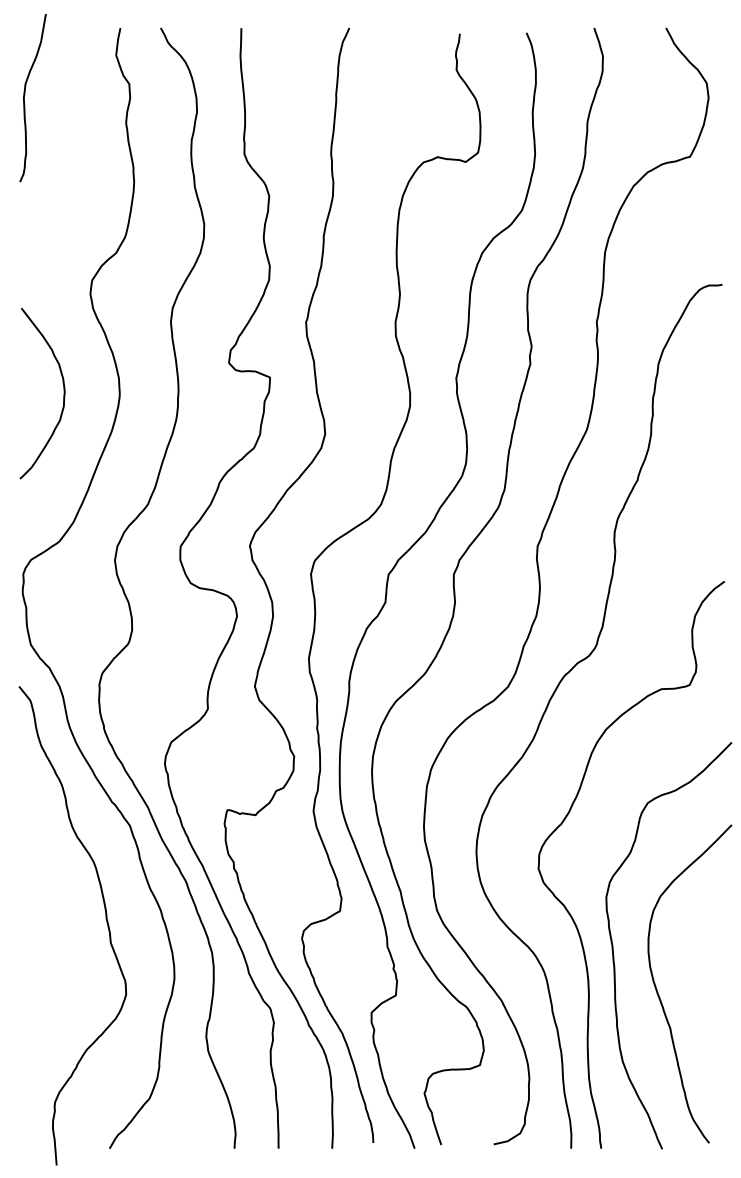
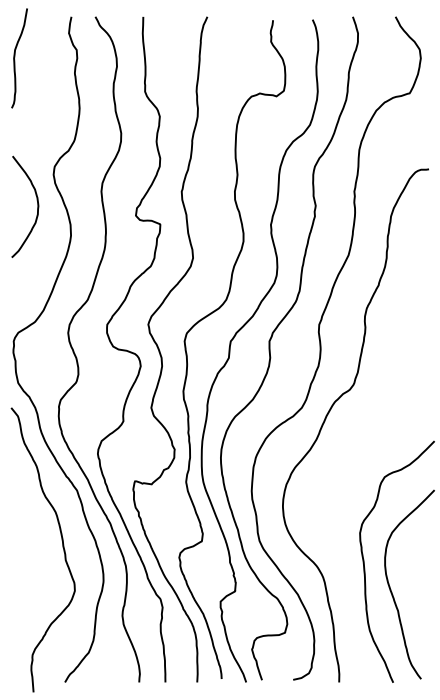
curve: (63, 392) -> (37, 206), moved
curve: (566, 906) -> (336, 538), removed

